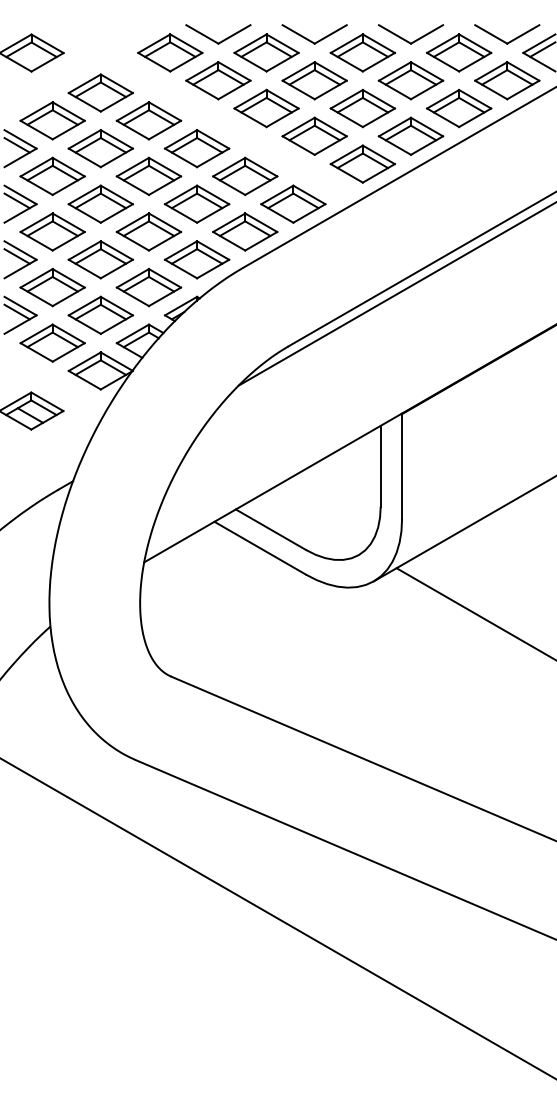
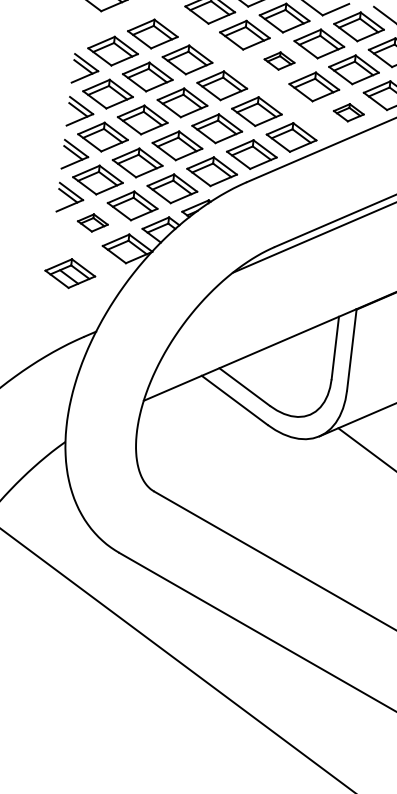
part: (266, 108) -> (279, 61), size x0.6
part: (362, 163) -> (348, 112), size x0.6
part: (52, 342) -> (92, 222), size x0.6

